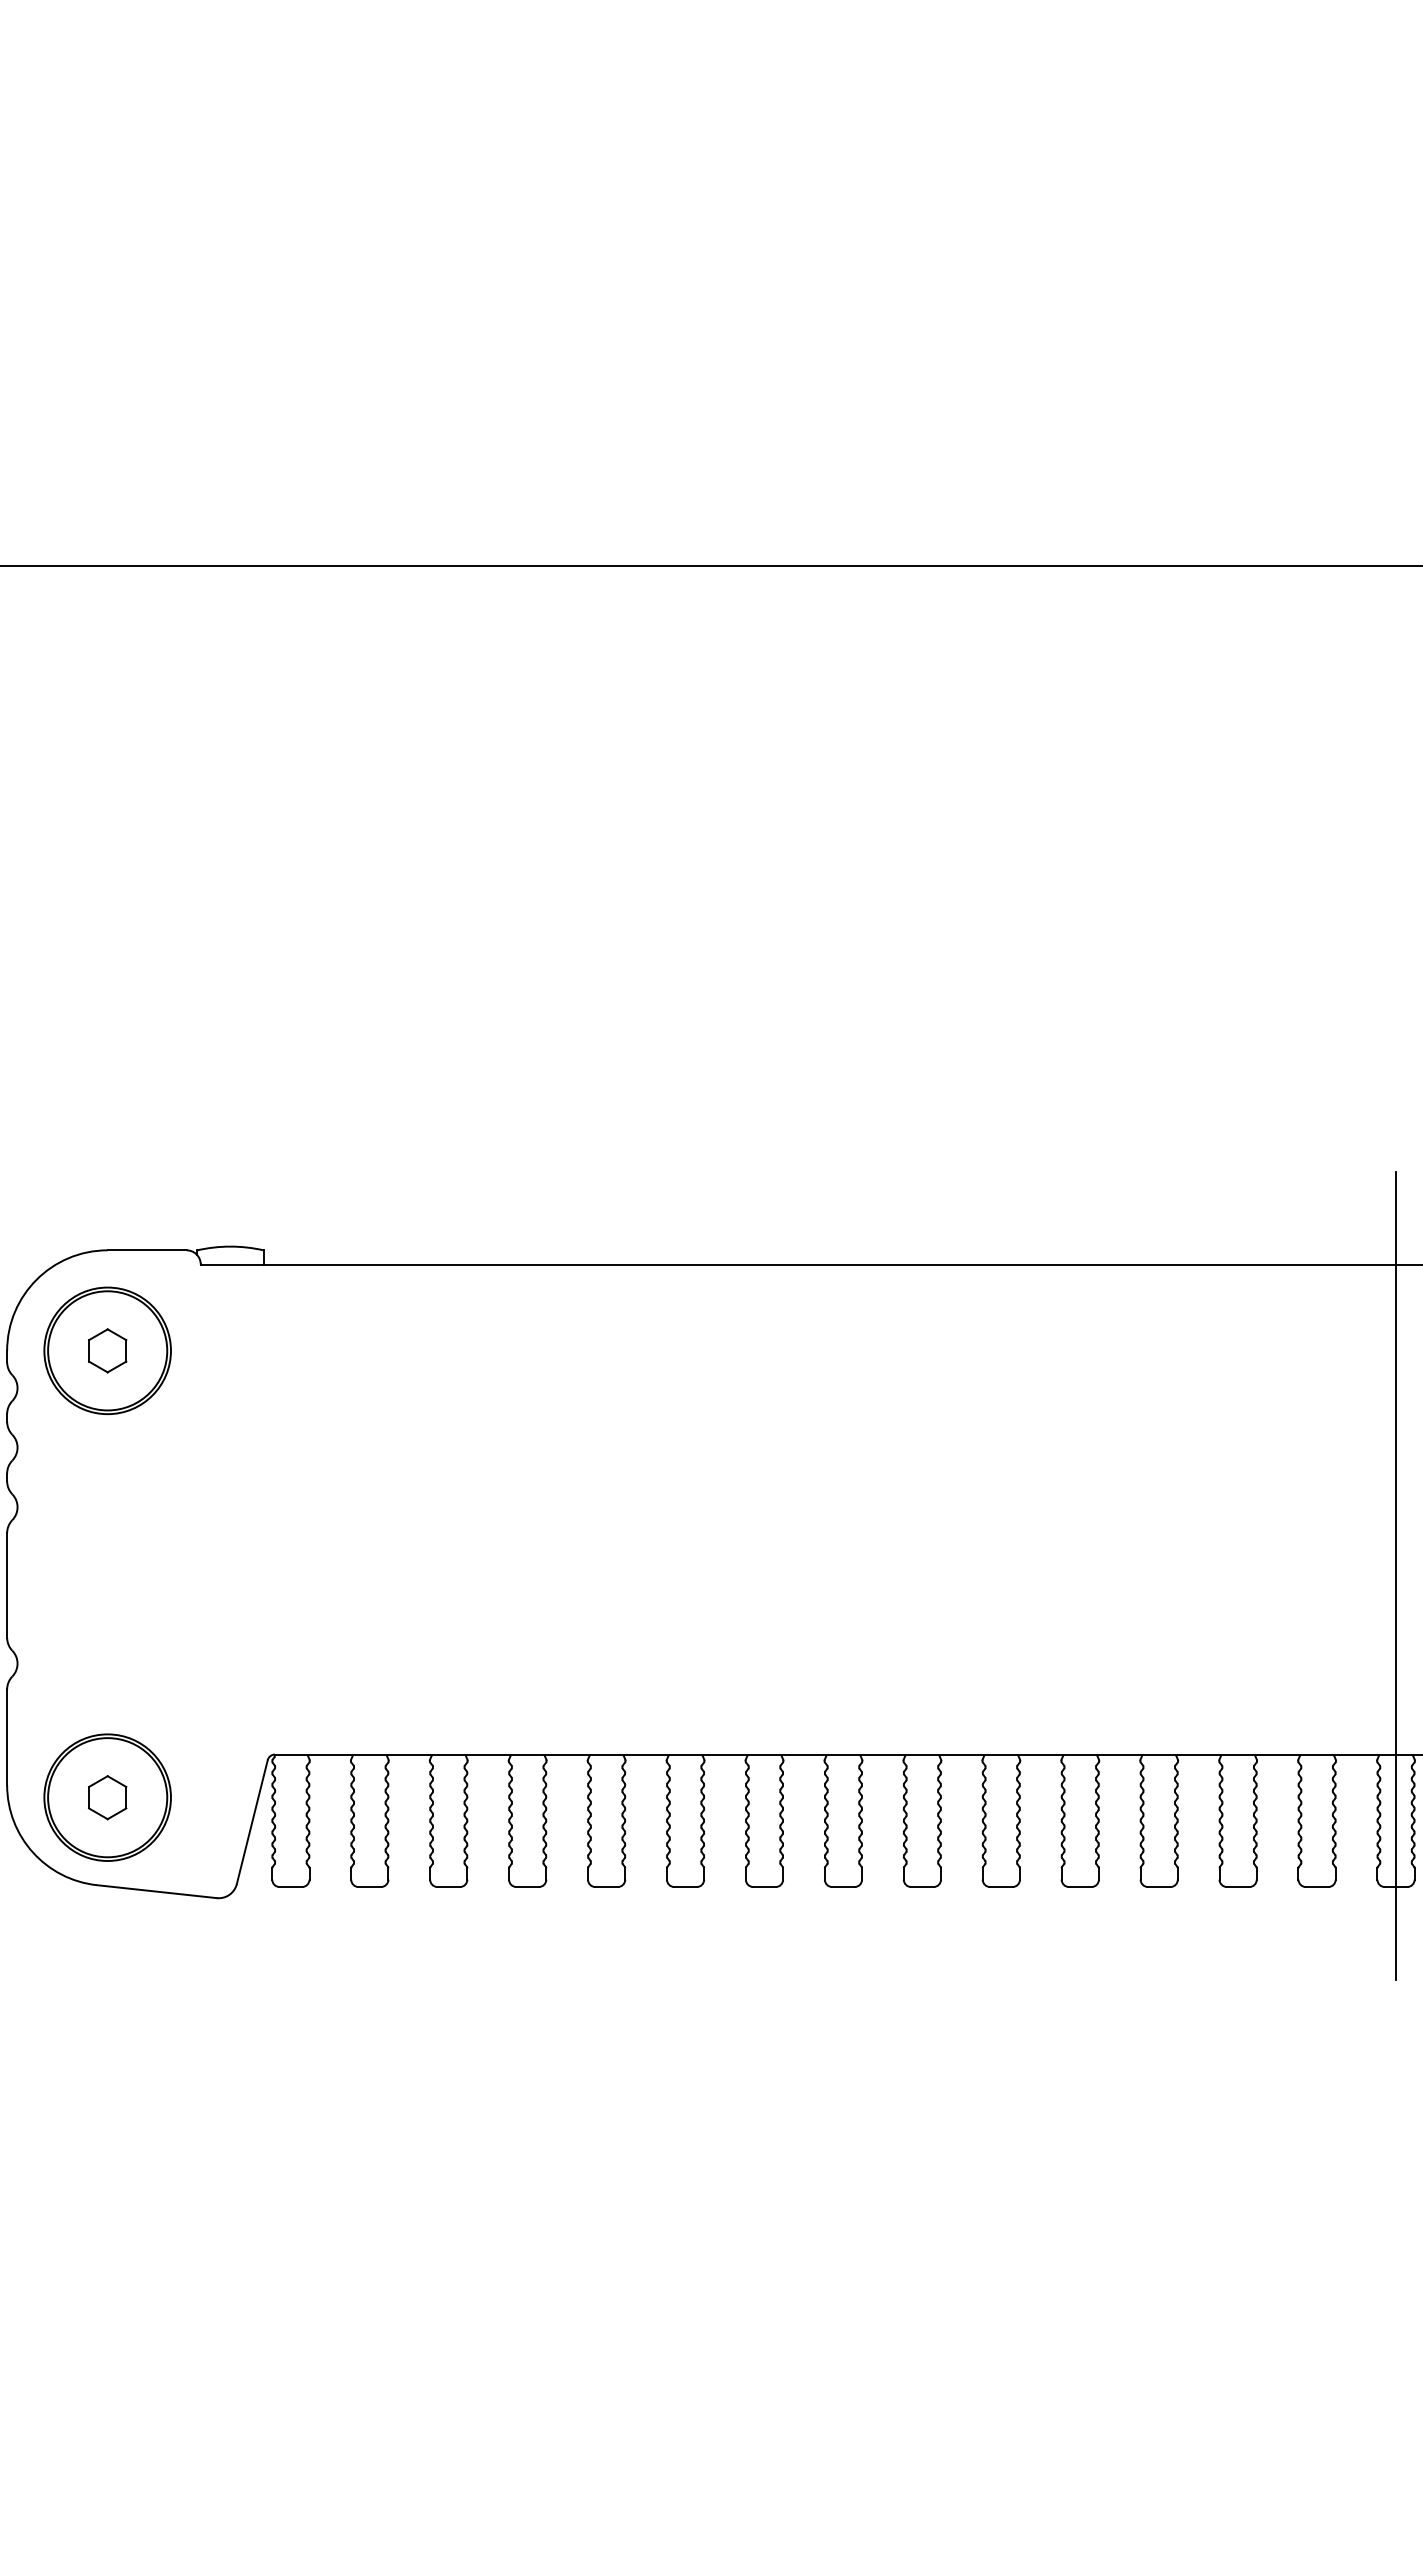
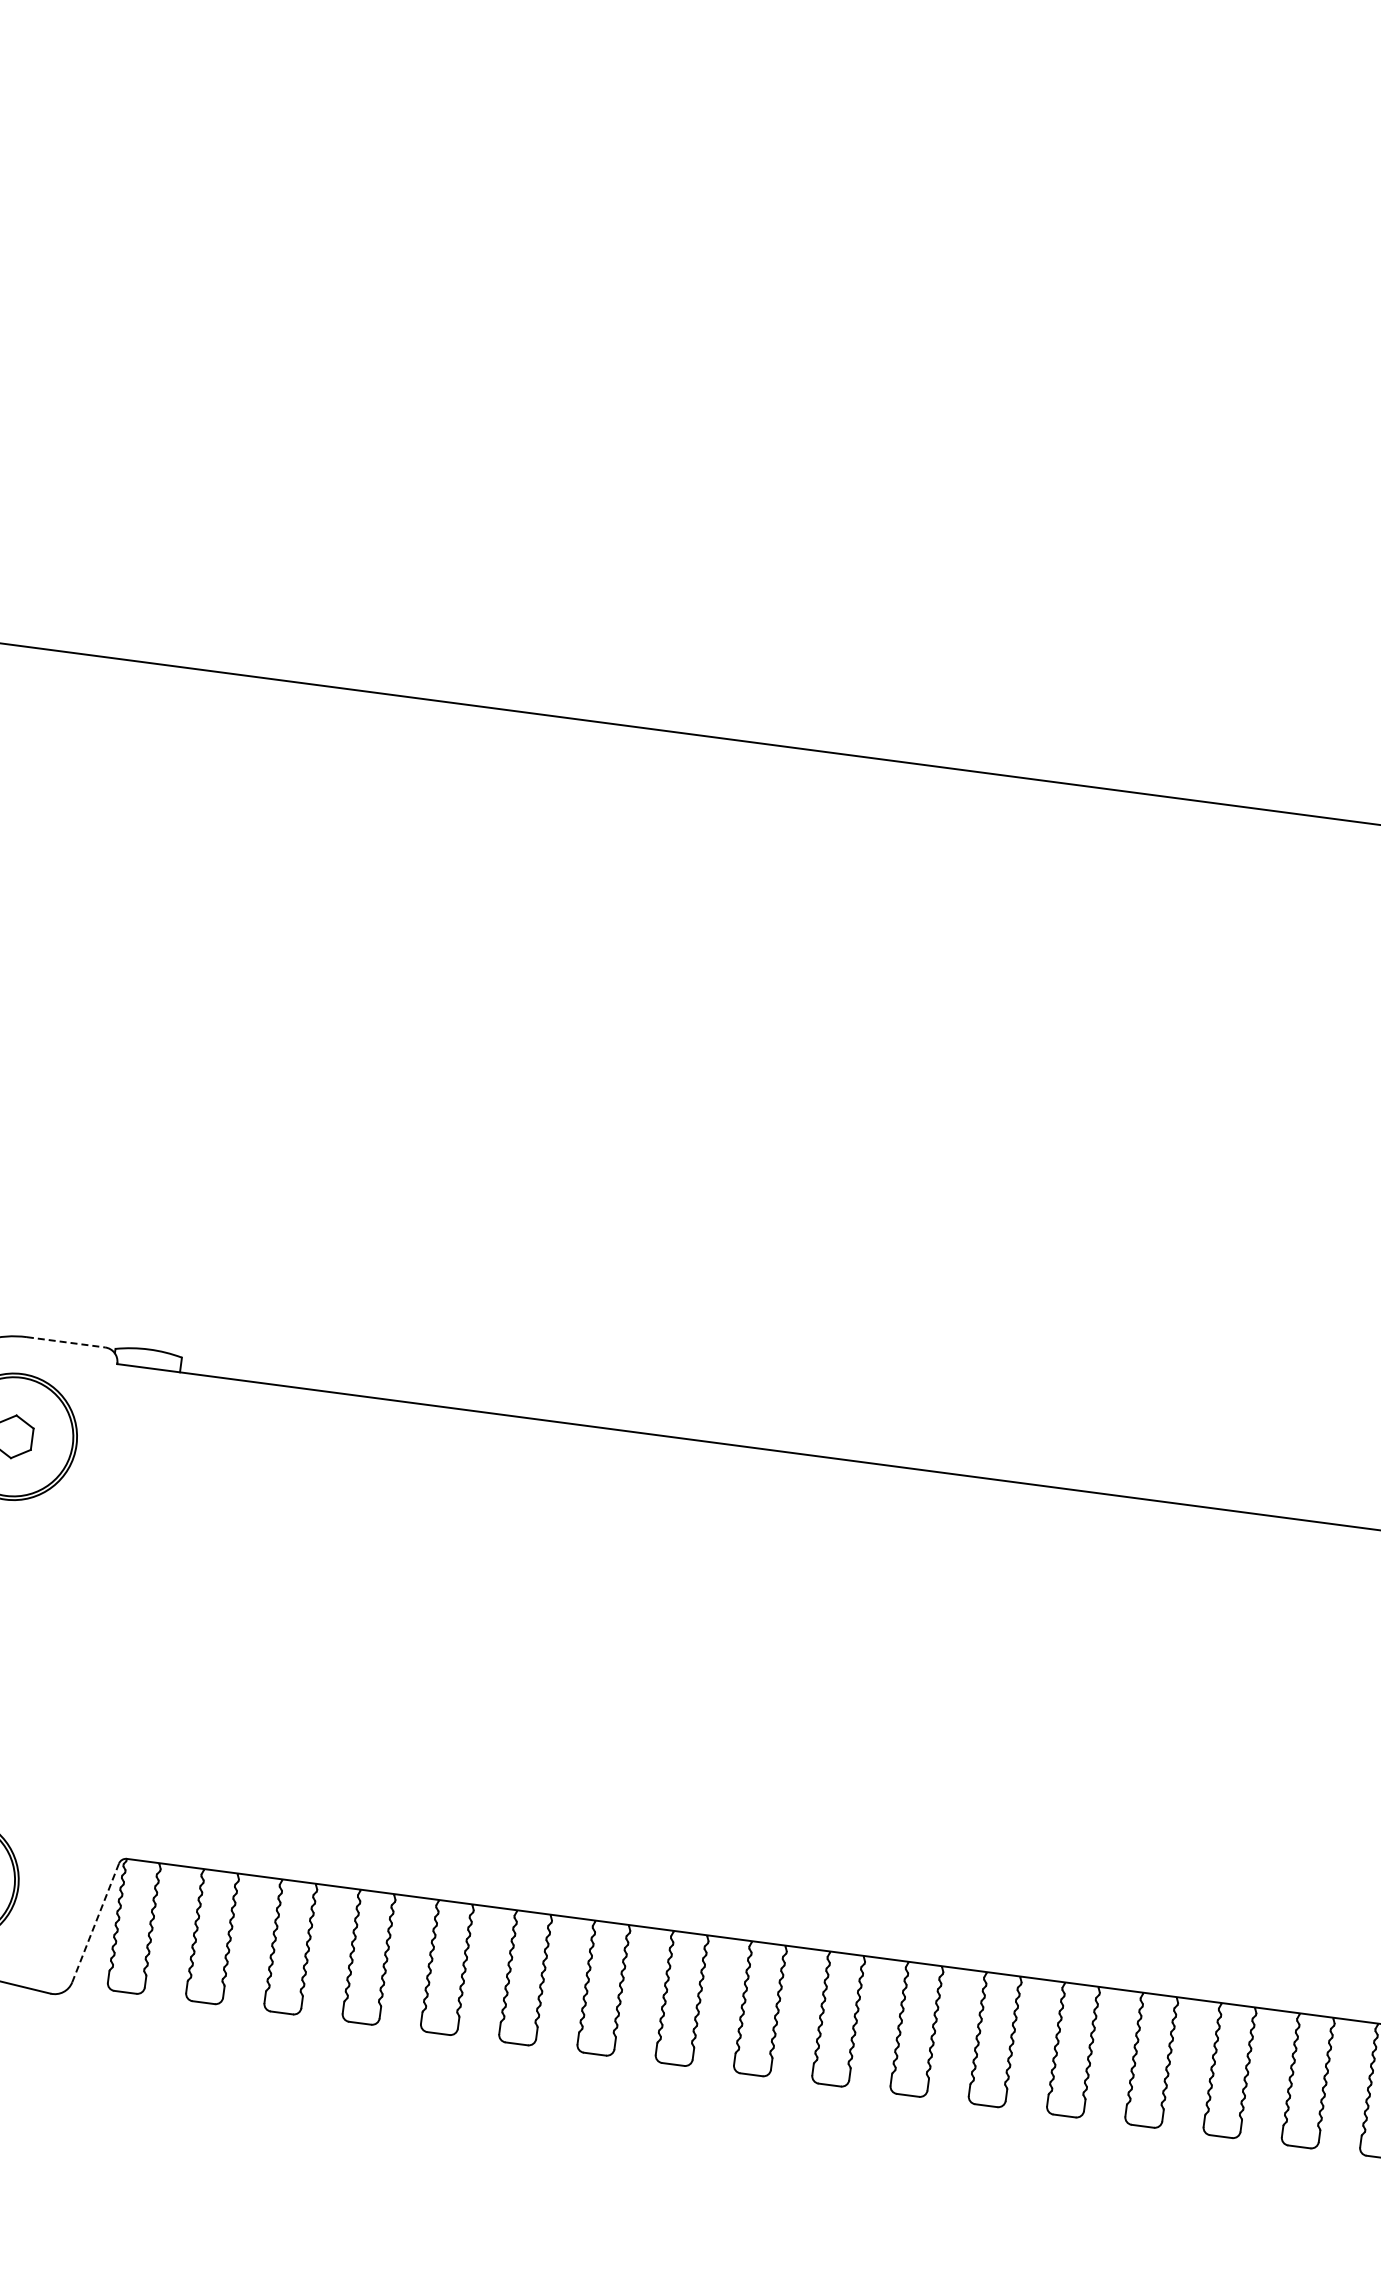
line: (147, 1250) -> (66, 1342), solid -> dashed
line: (1396, 1576) -> (1262, 1828), removed
line: (252, 1822) -> (95, 1923), solid -> dashed

